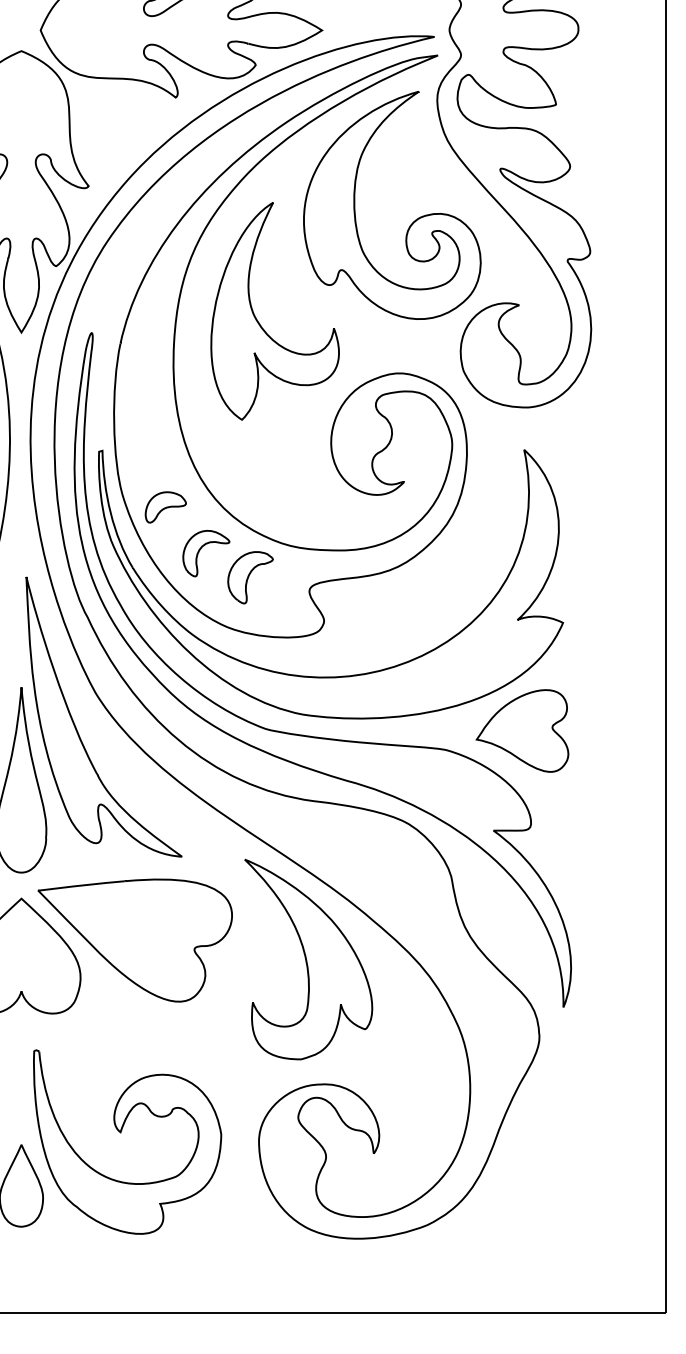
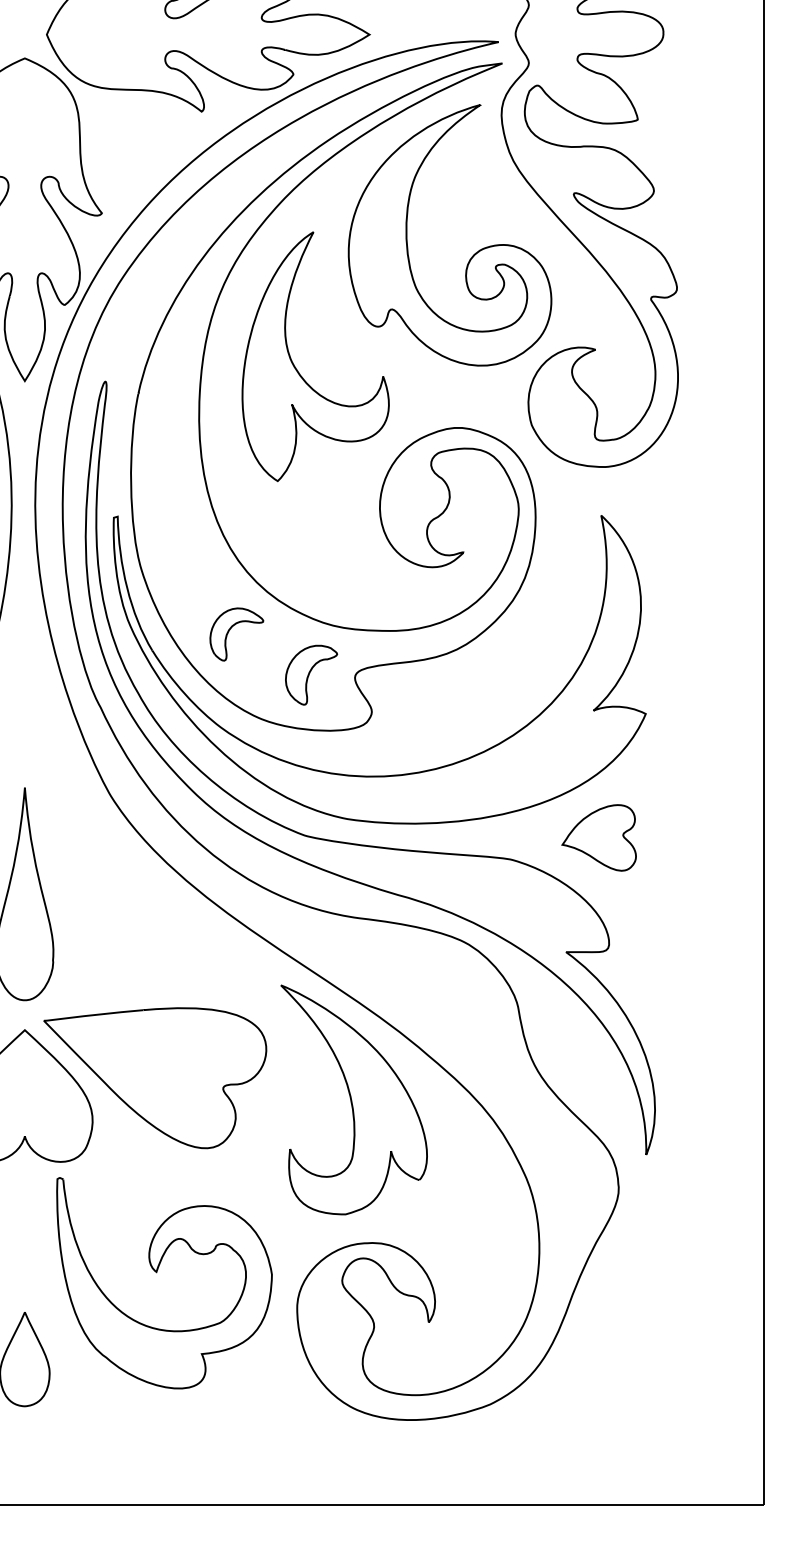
part: (165, 507) -> (190, 581), removed
part: (250, 577) -> (311, 674), moved
part: (76, 726) -> (87, 832), removed
part: (521, 730) -> (598, 837), size x0.7
part: (120, 1133) -> (156, 1273), moved

